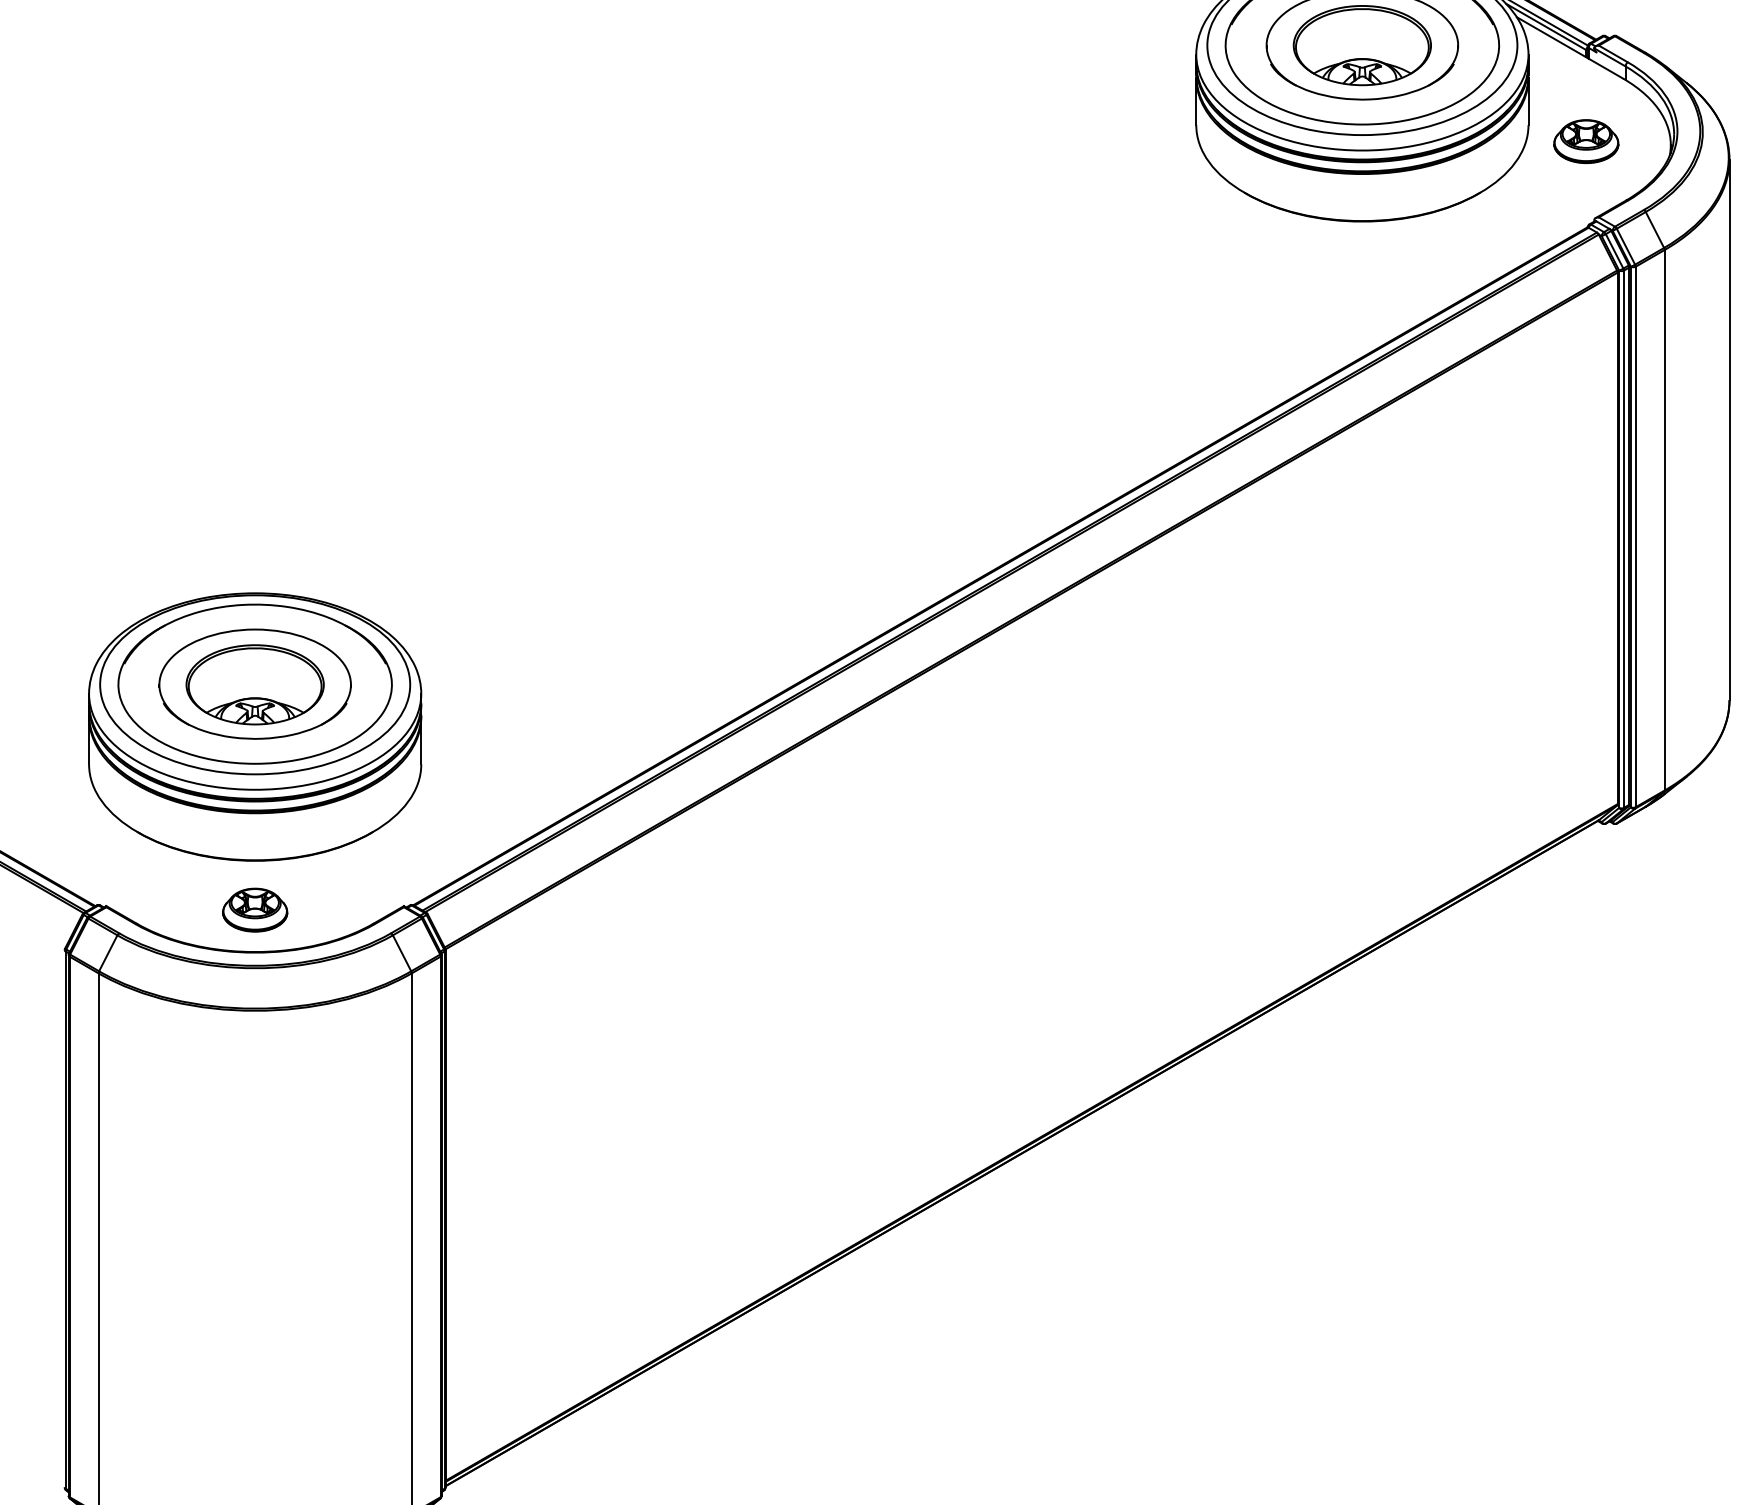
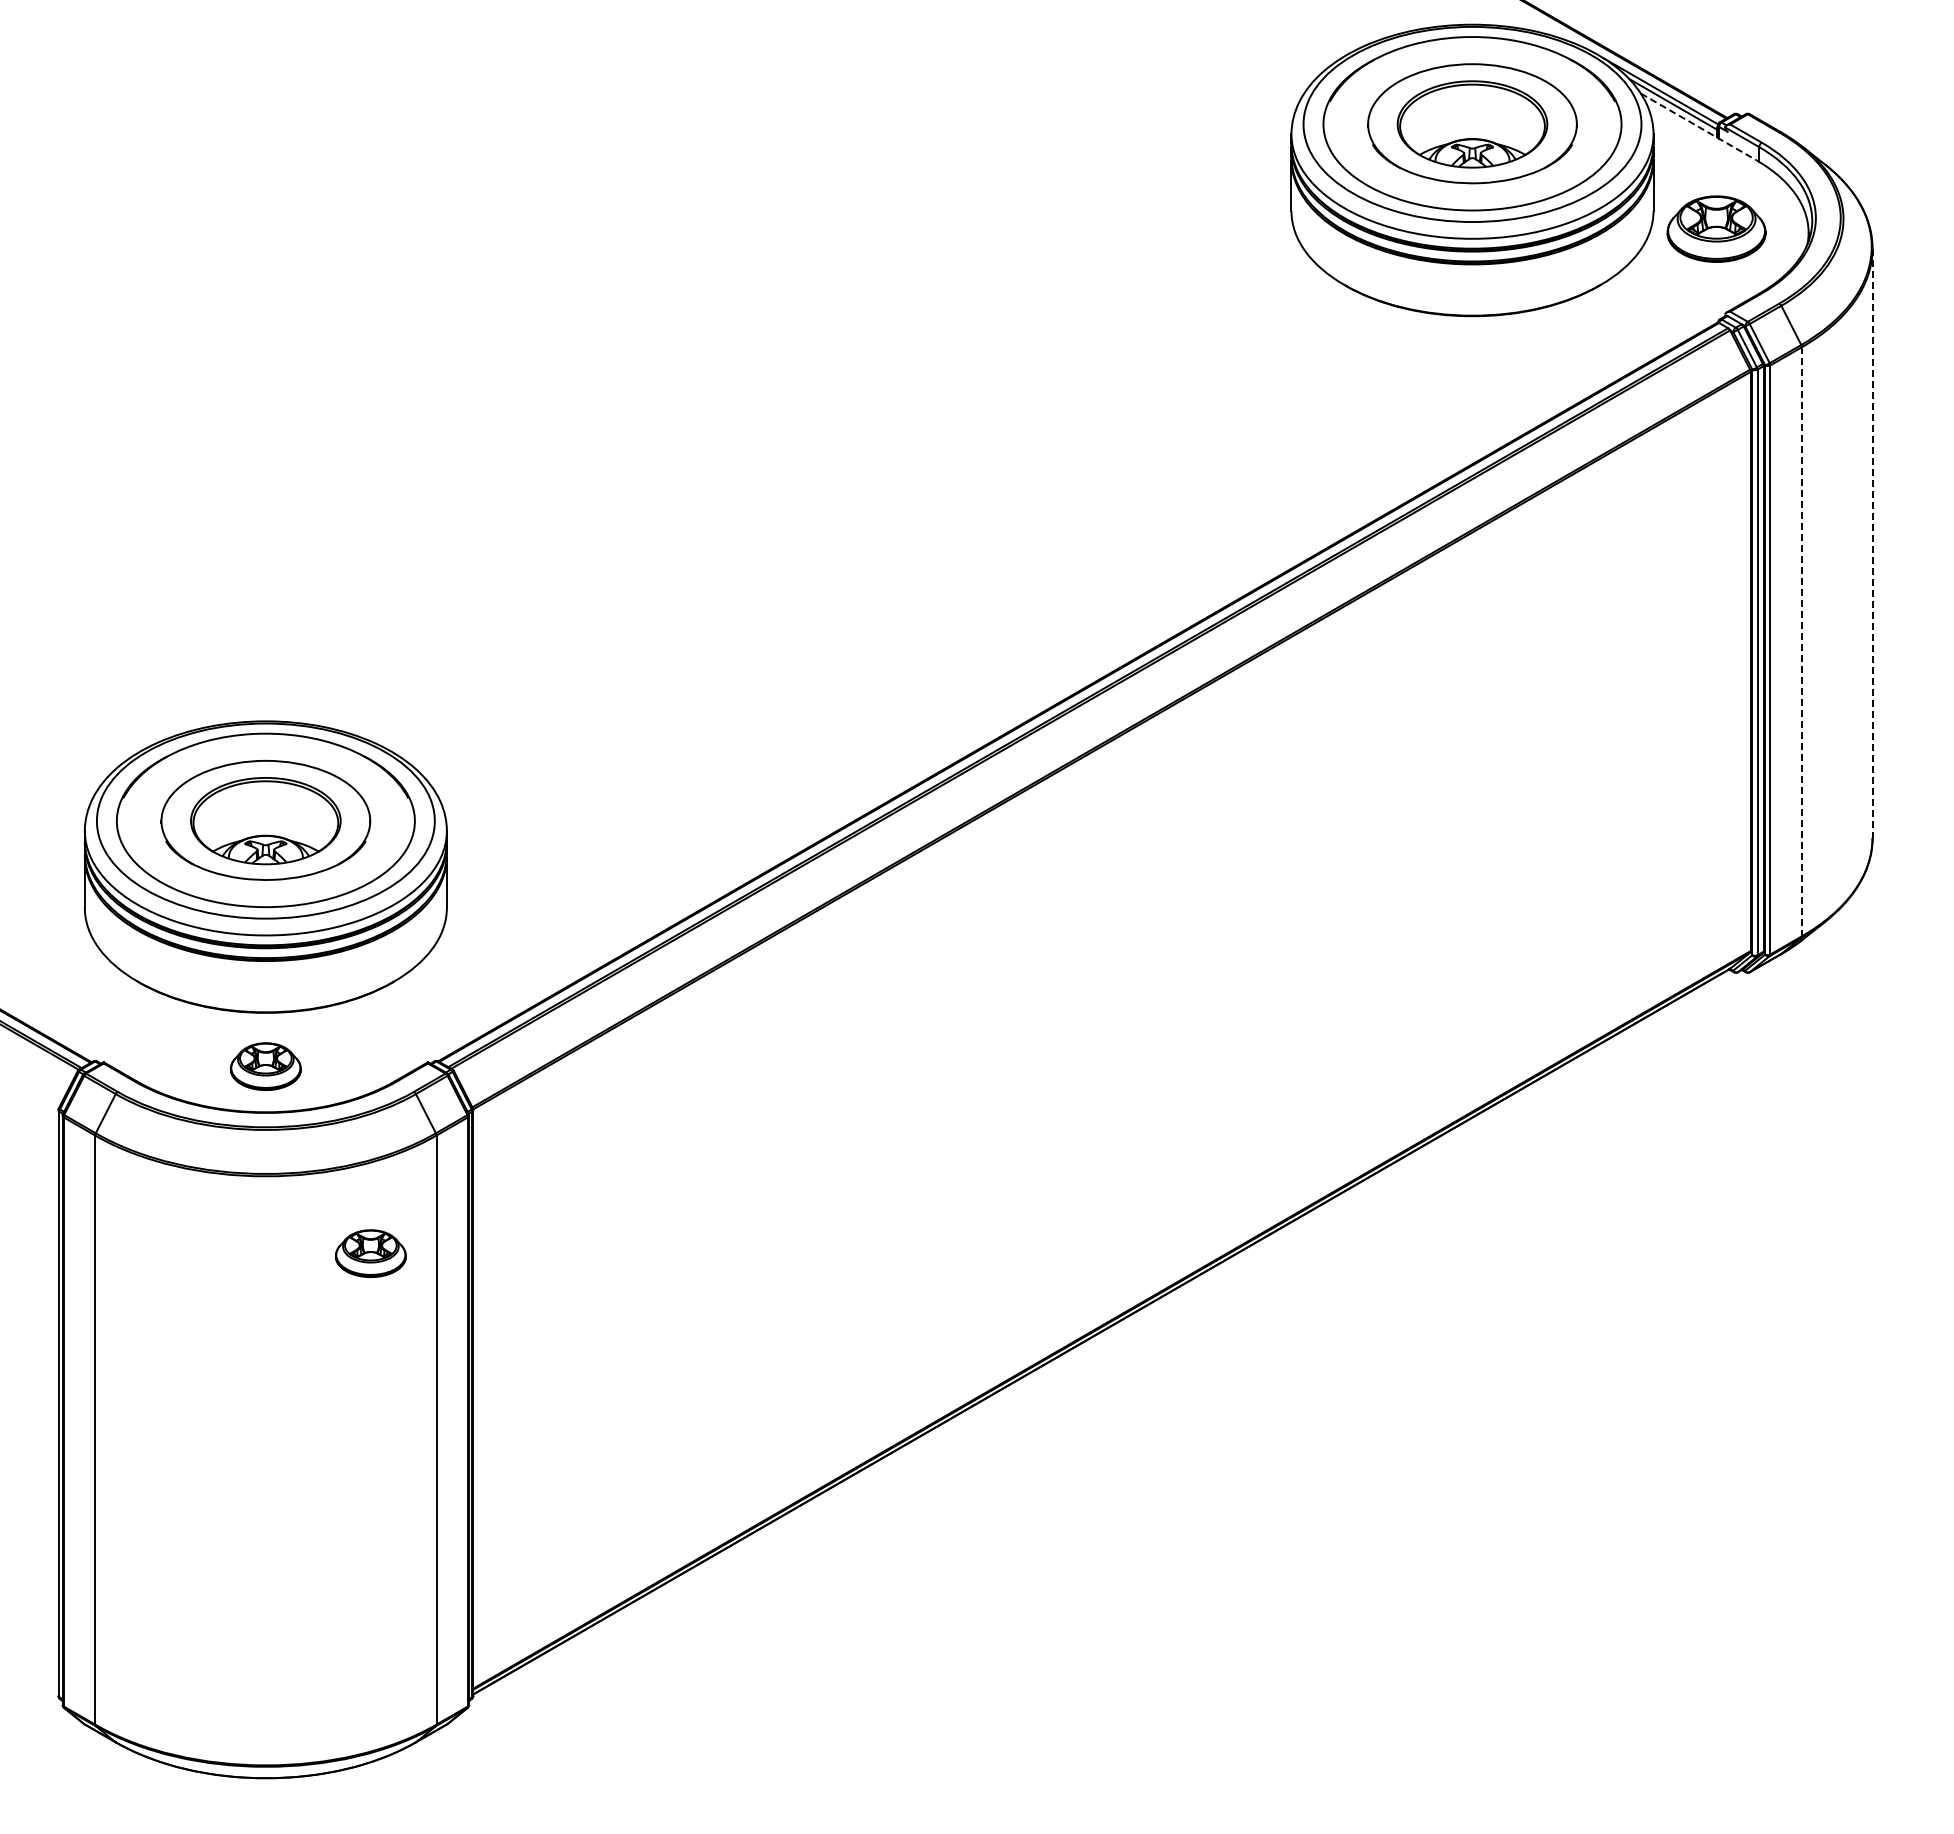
line: (1569, 48) -> (1698, 127), solid -> dashed
part: (1586, 141) -> (1716, 228), size x1.4
line: (1729, 430) -> (1872, 543), solid -> dashed
line: (1664, 520) -> (1801, 641), solid -> dashed
part: (351, 1081) -> (370, 1253), added

